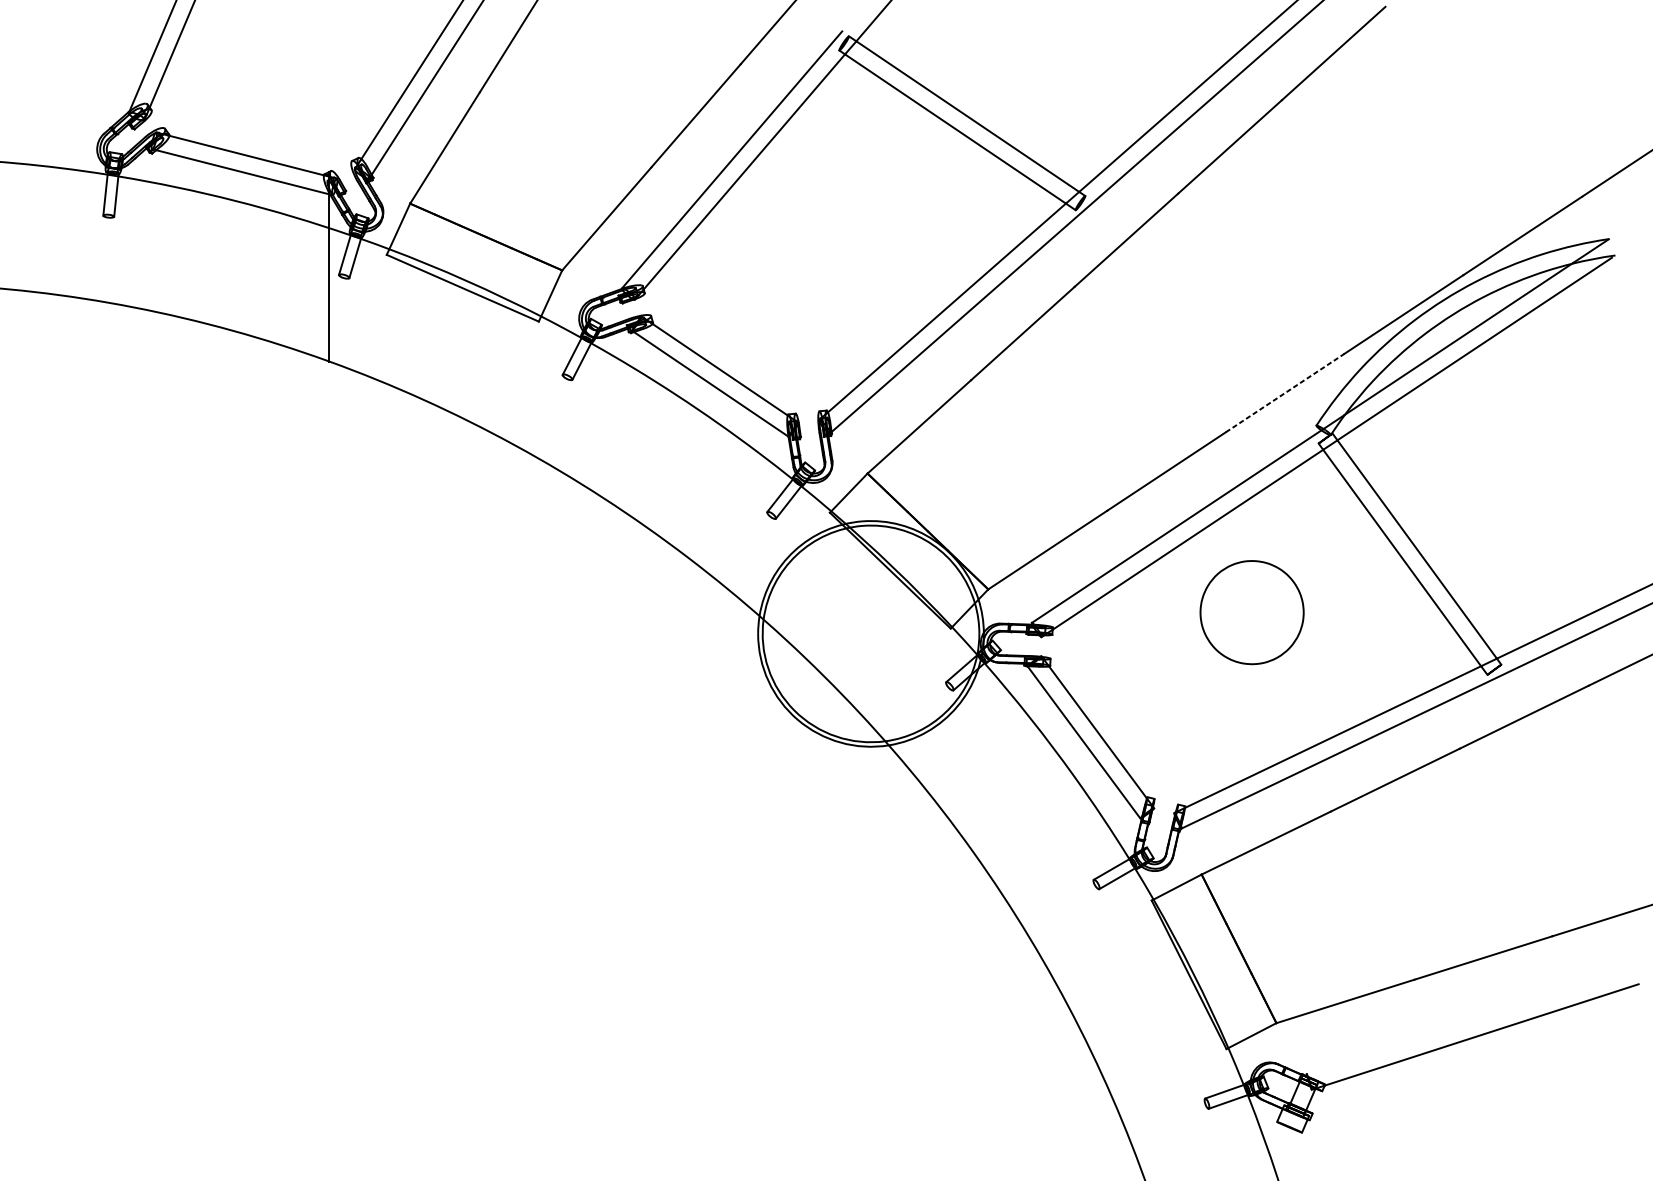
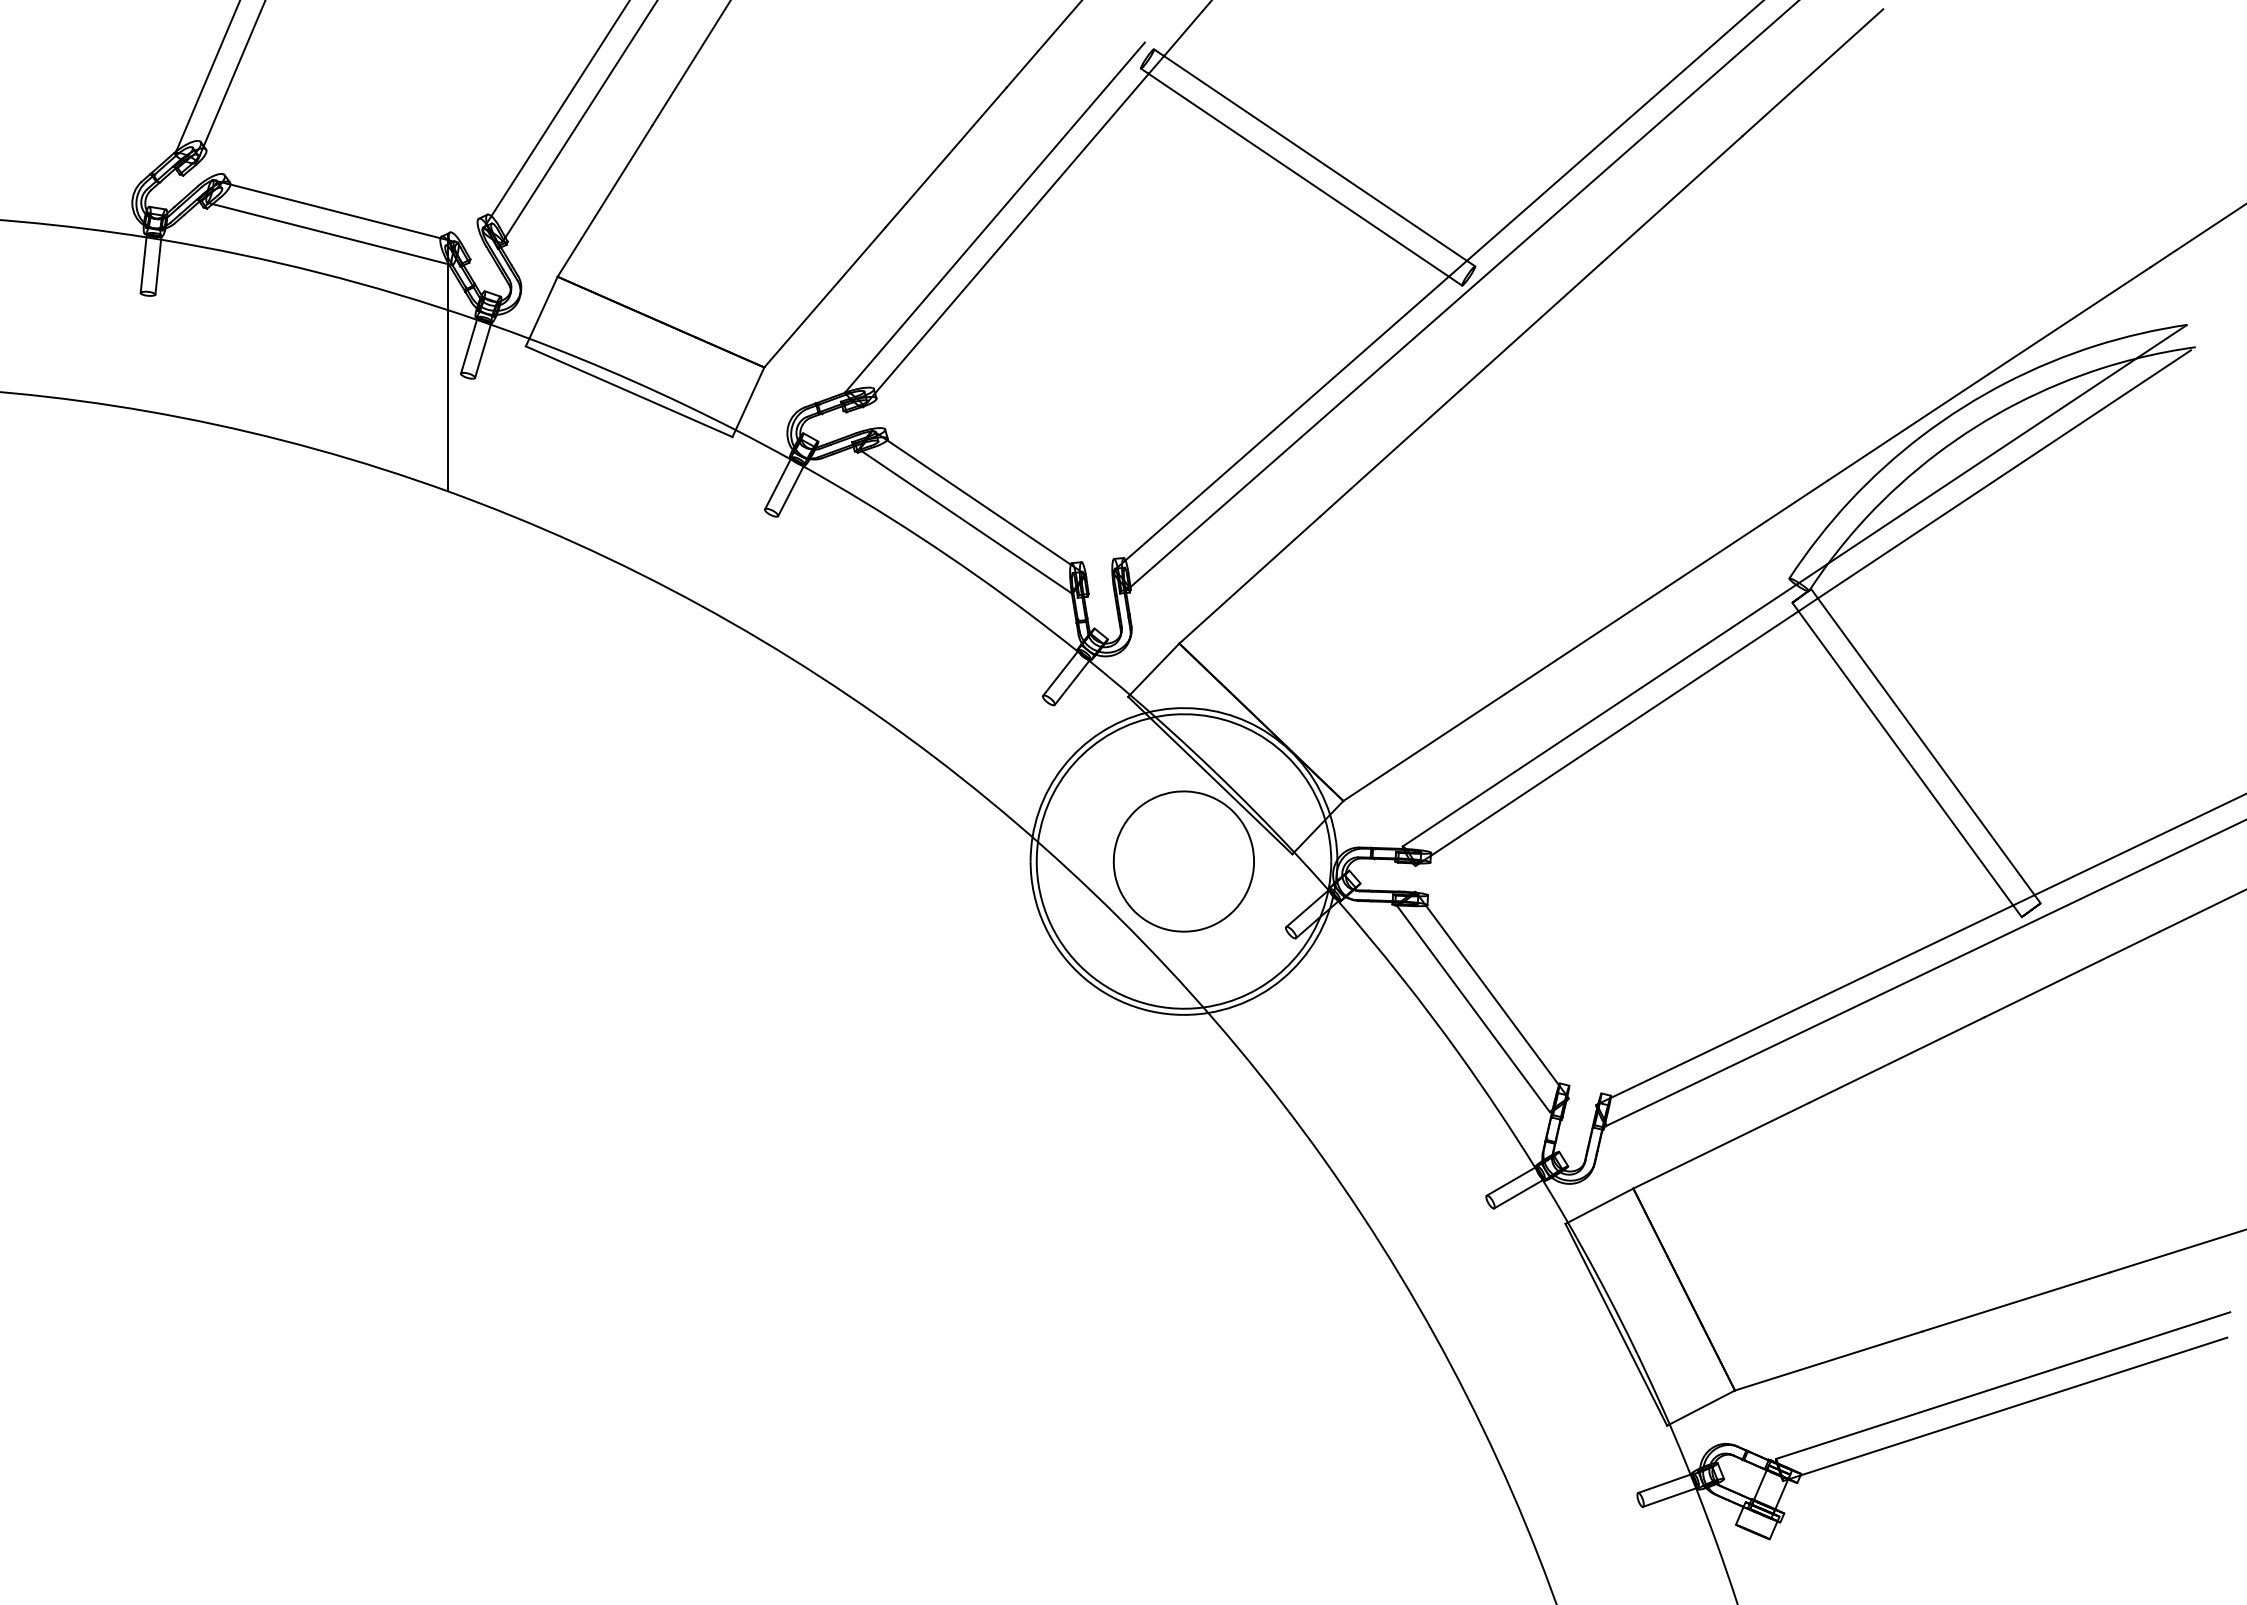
line: (1284, 393) -> (1746, 534), dashed -> solid
part: (1251, 612) -> (1183, 861), moved
line: (1473, 1019) -> (2002, 1385), added

